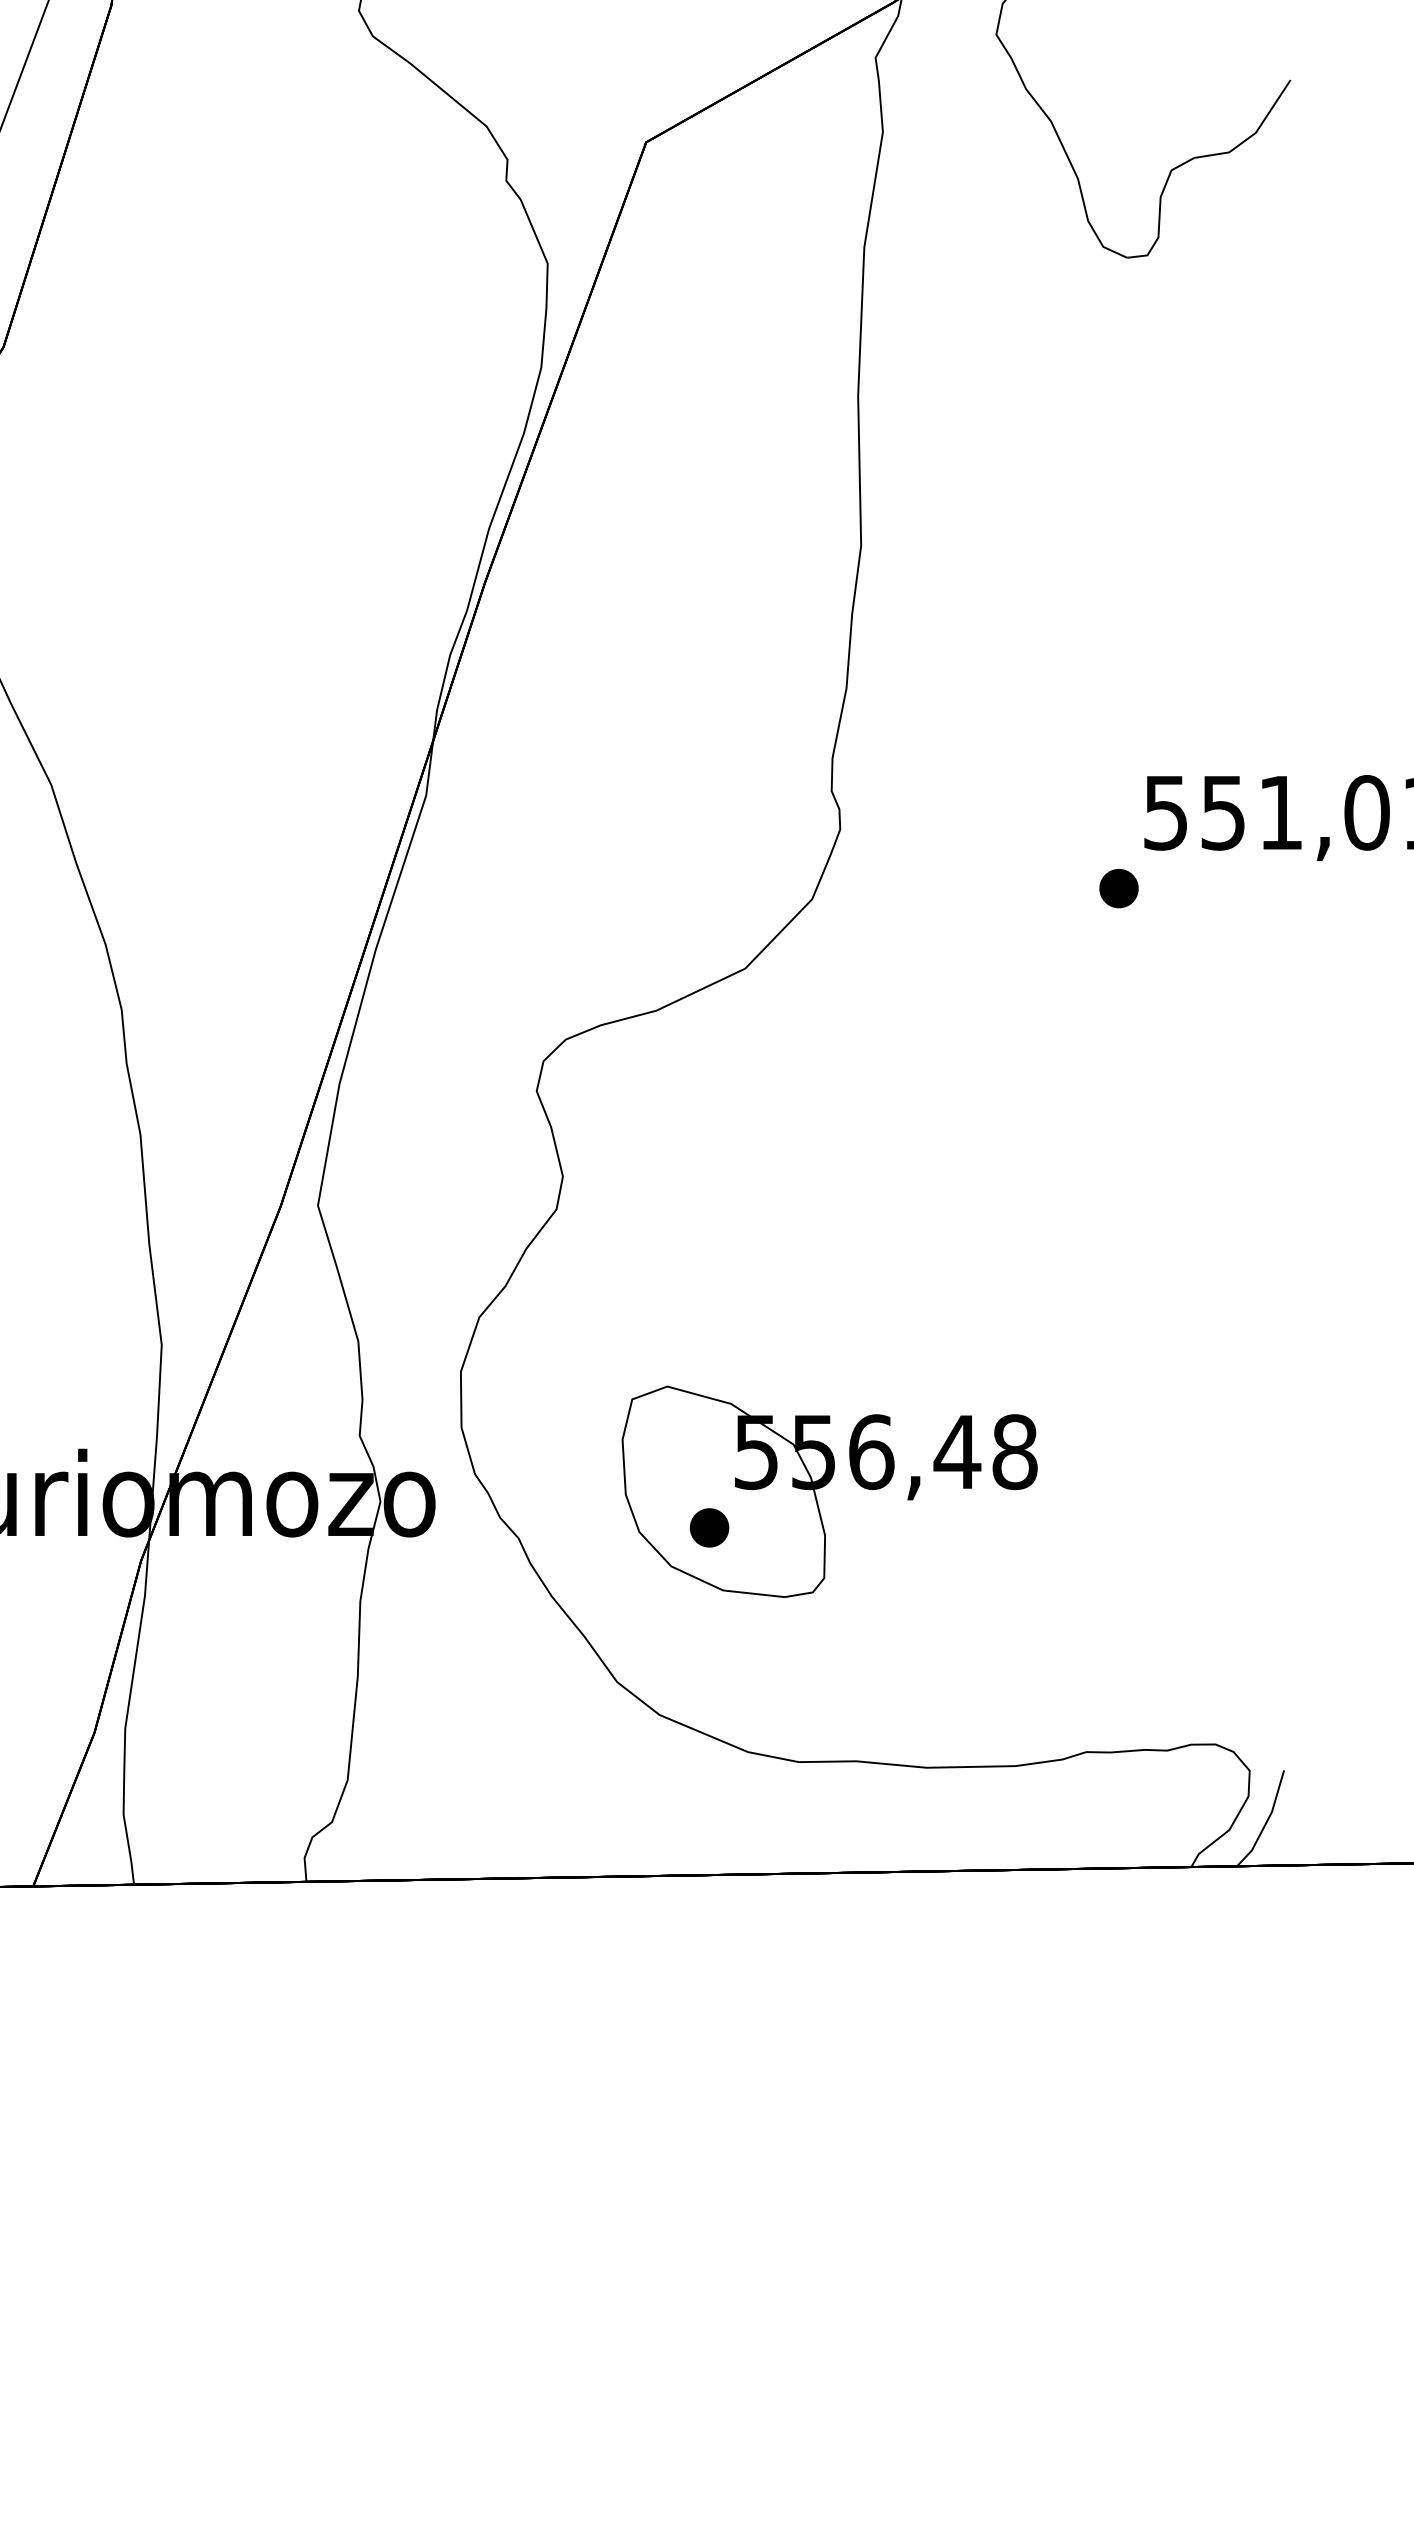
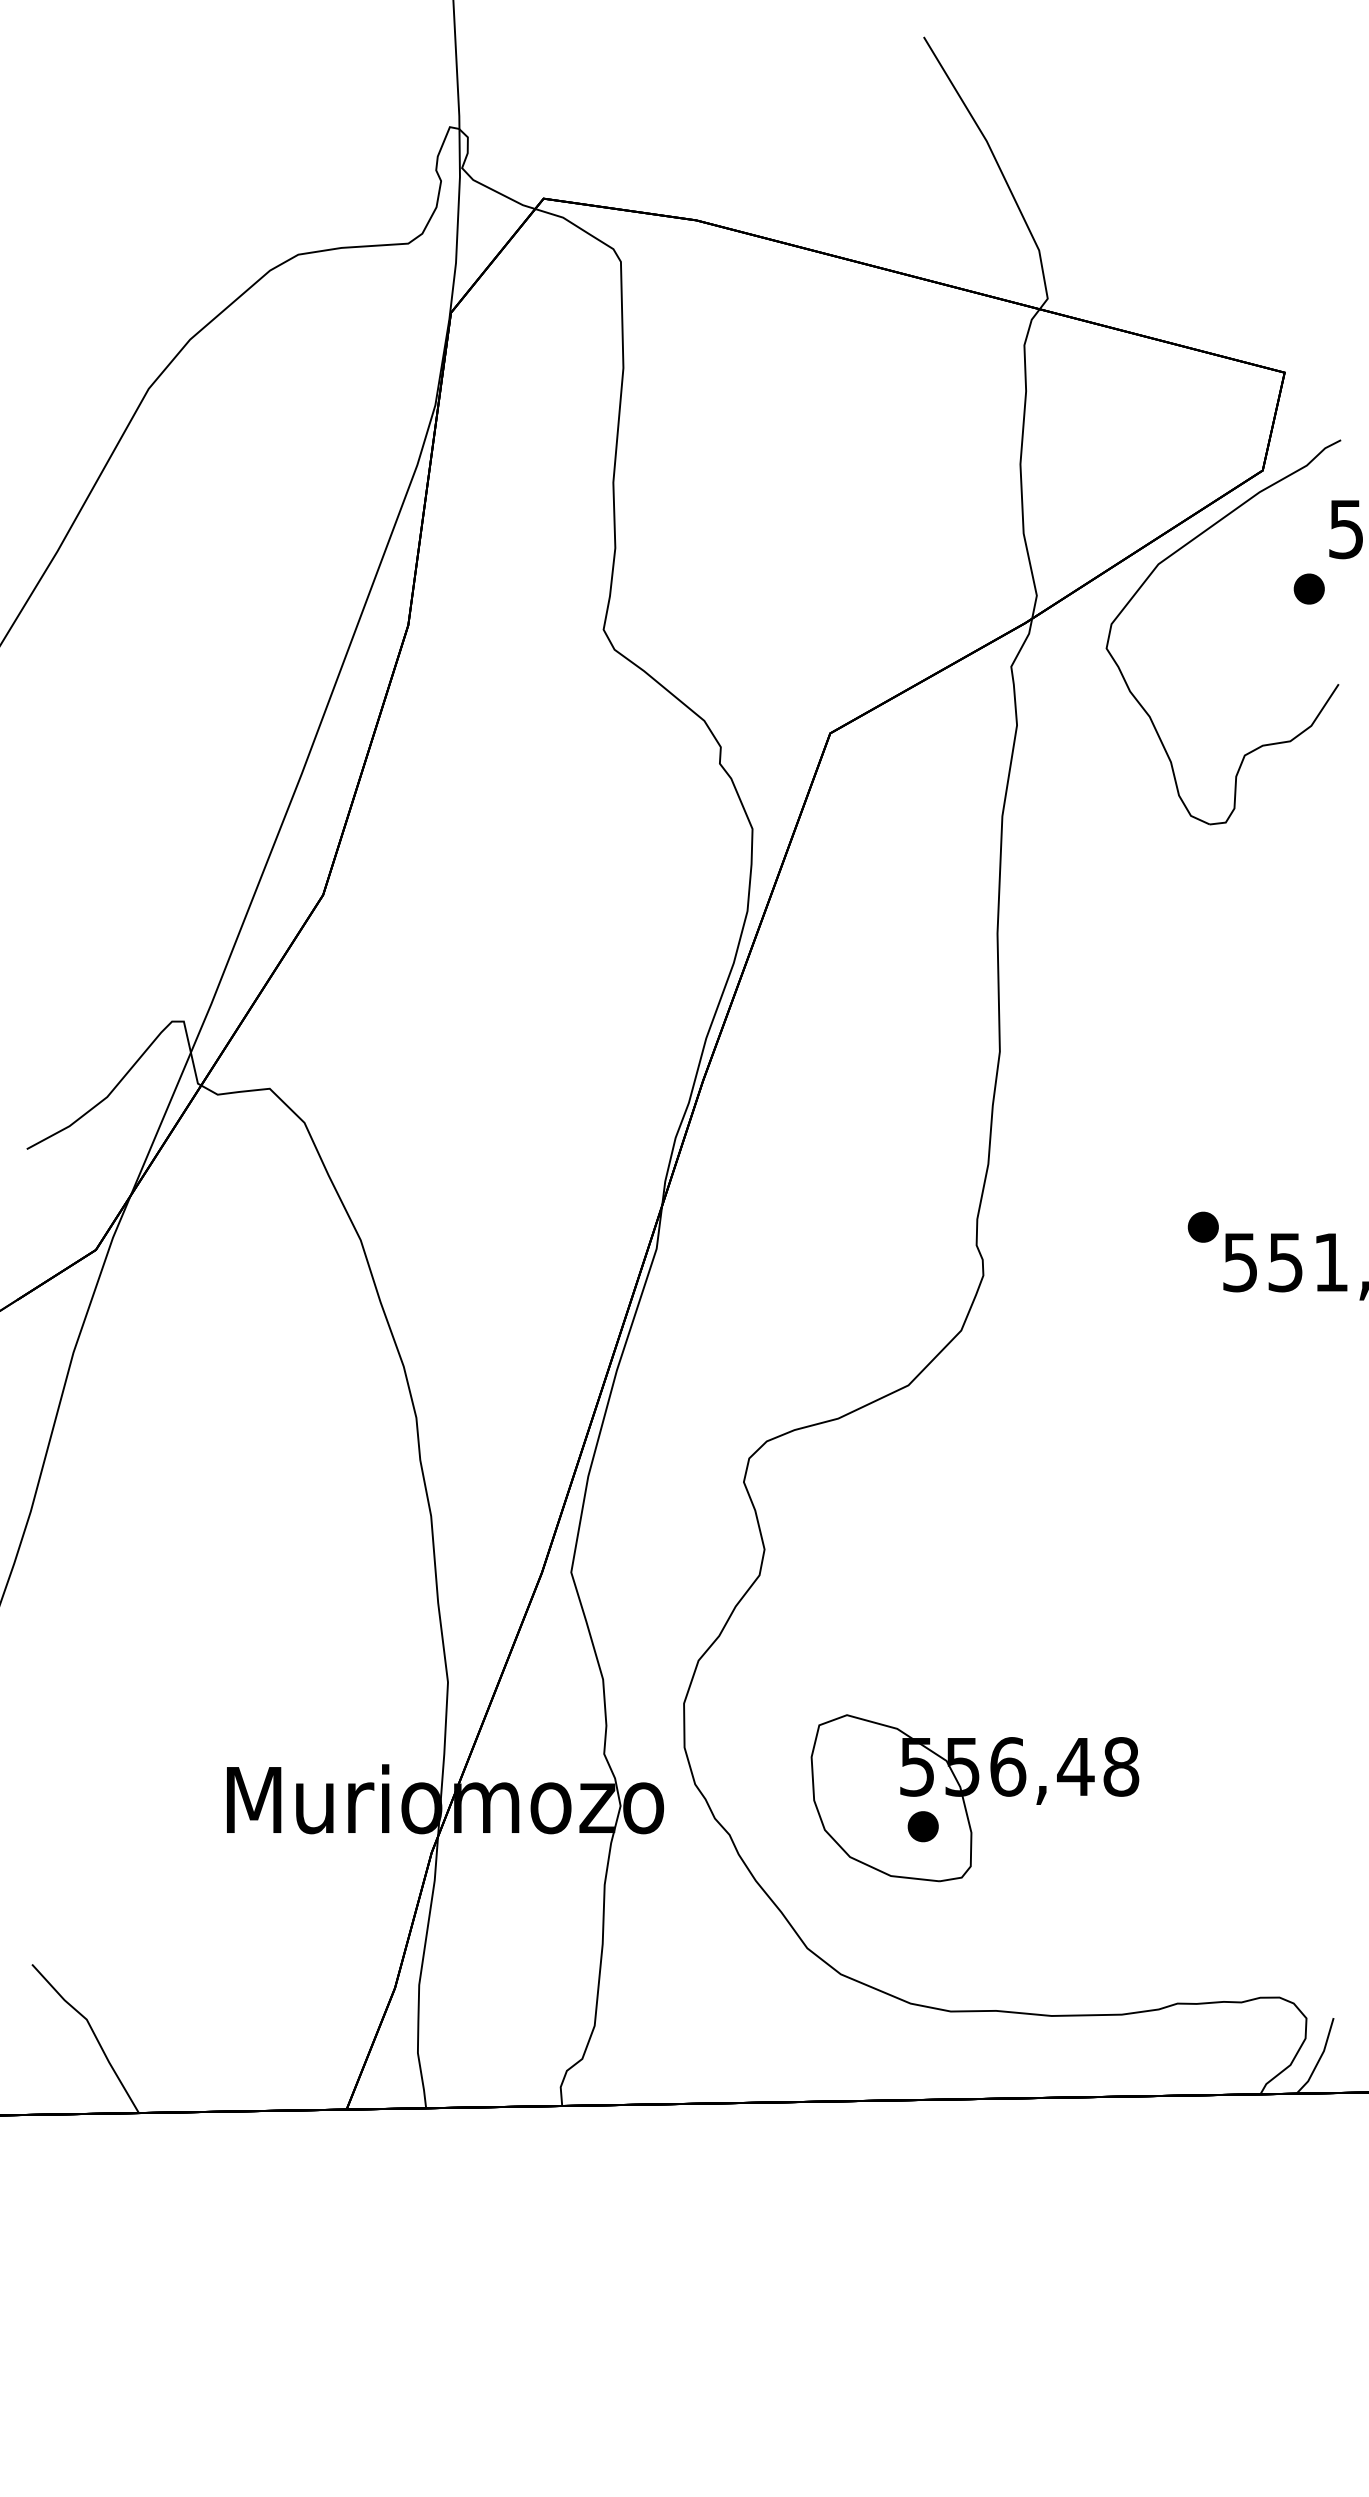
part: (1117, 887) -> (1202, 1226), moved
part: (708, 1527) -> (922, 1826), moved

